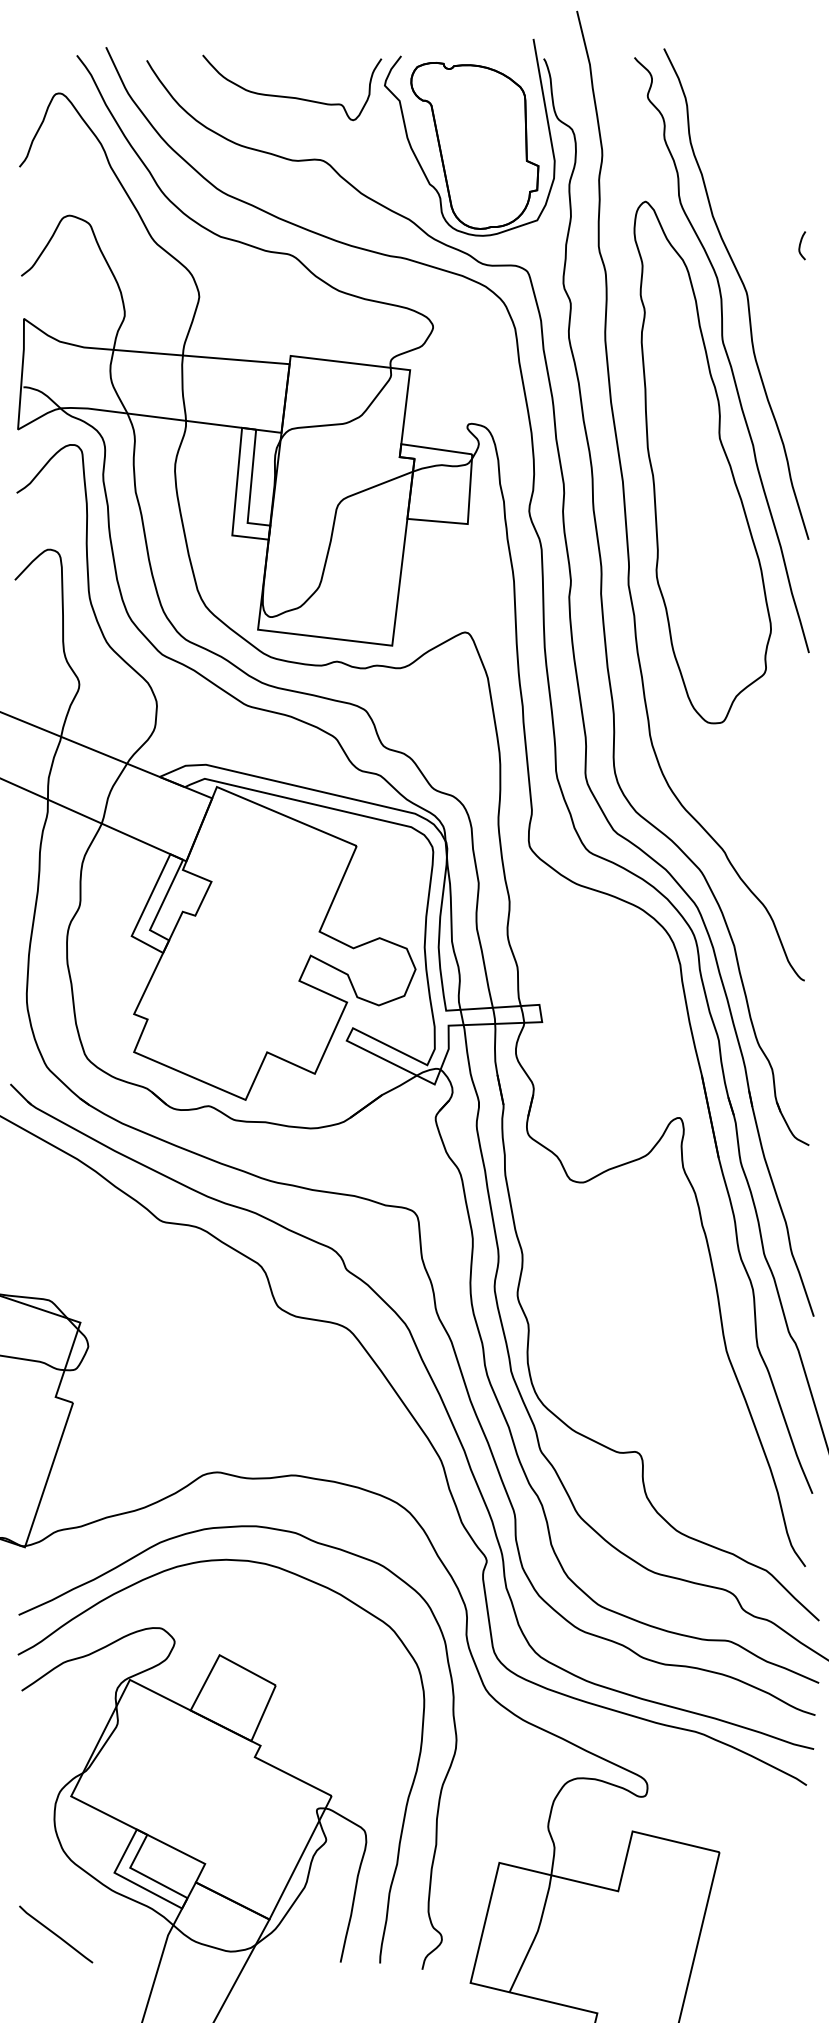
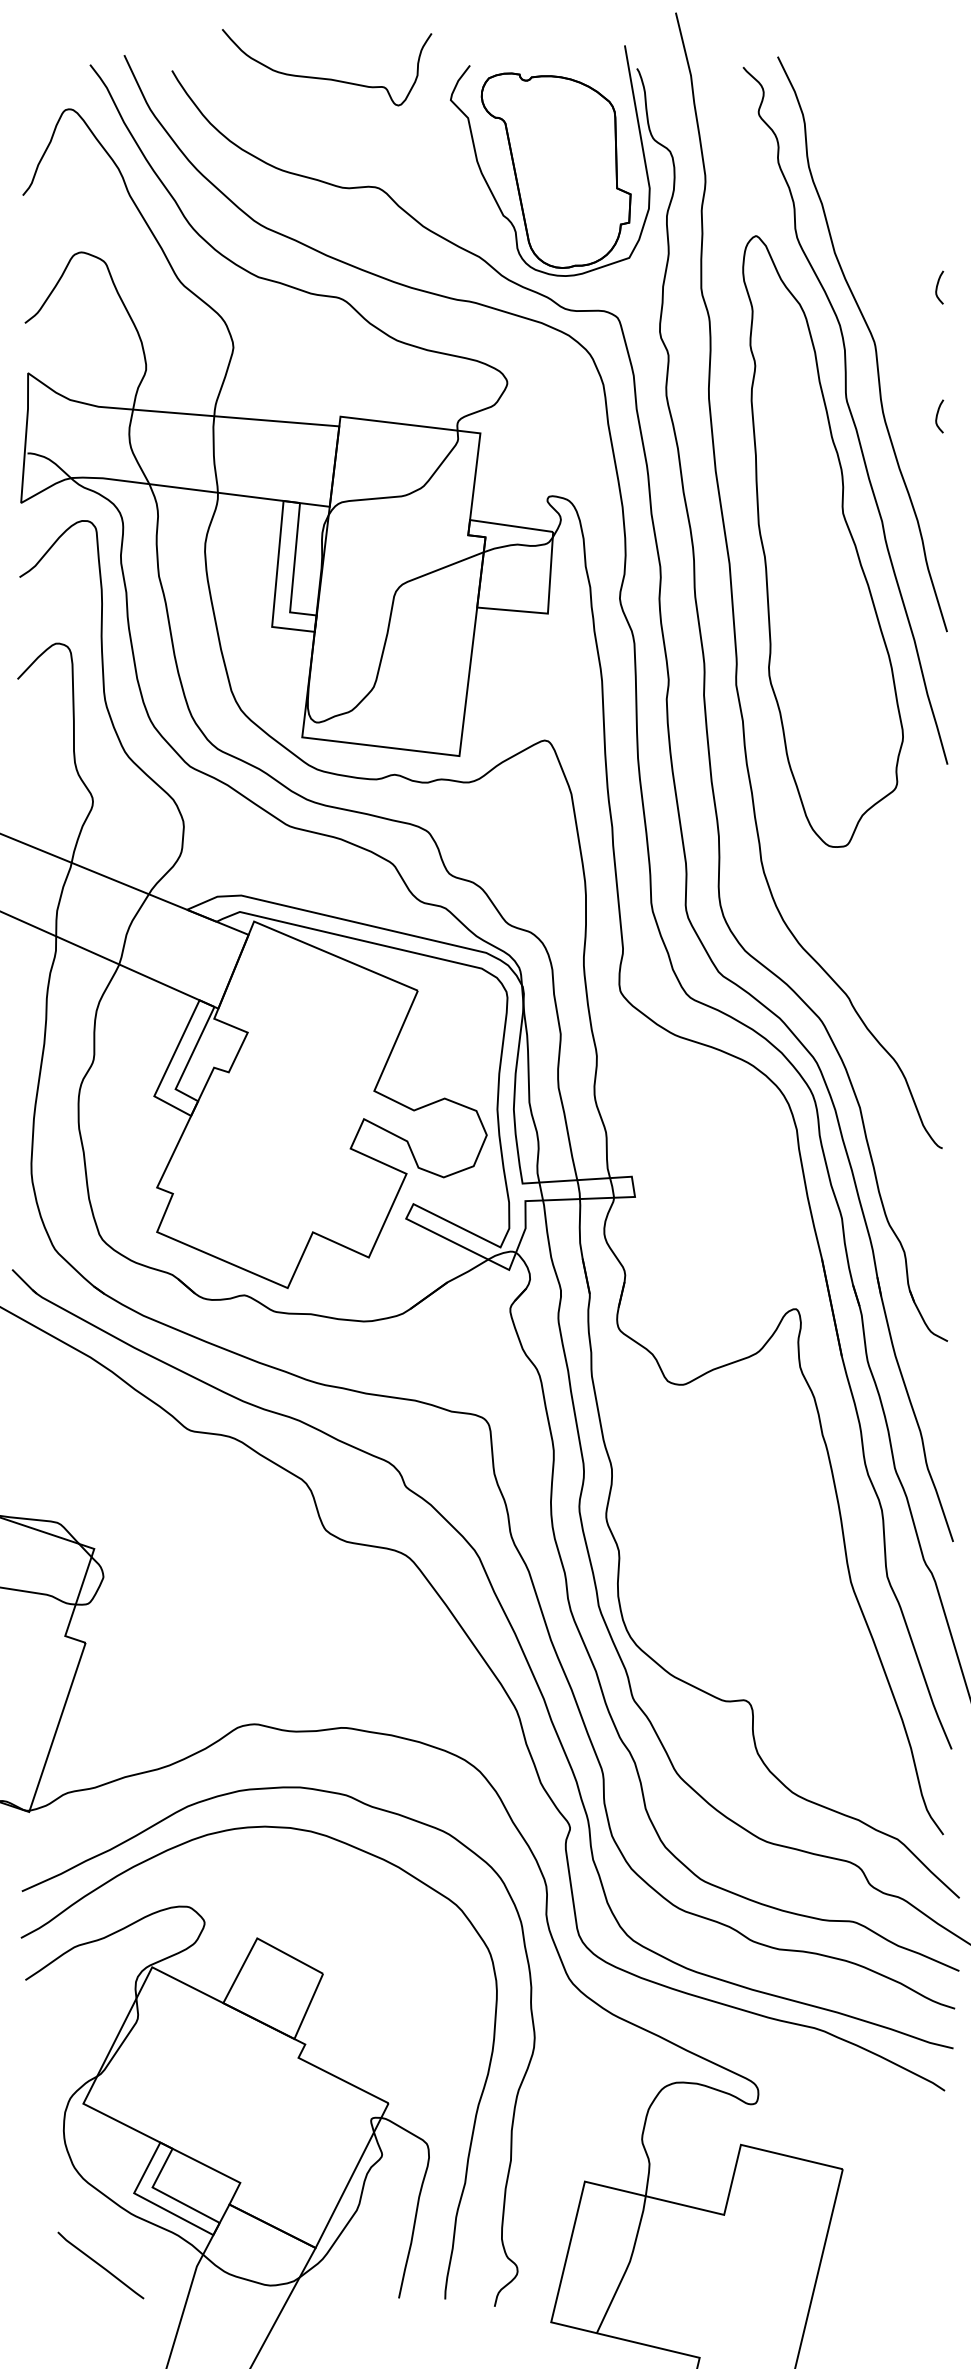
curve: (292, 96) -> (327, 77), moved
curve: (800, 355) -> (937, 416), added
line: (56, 1934) -> (101, 2265), moved

